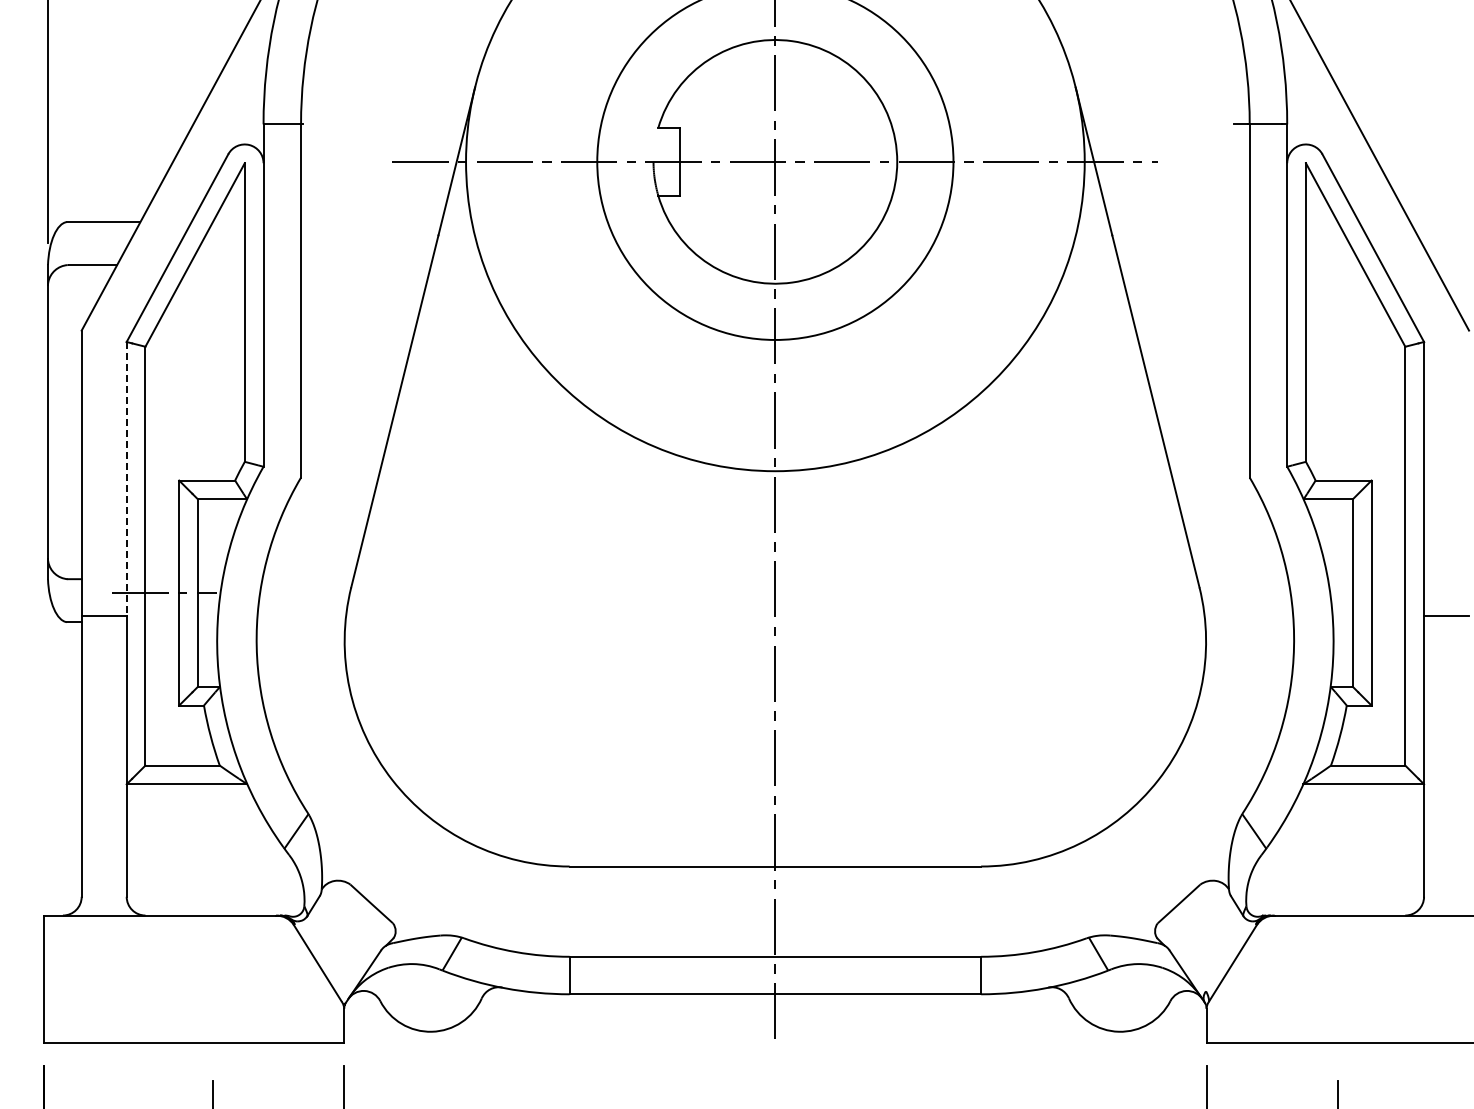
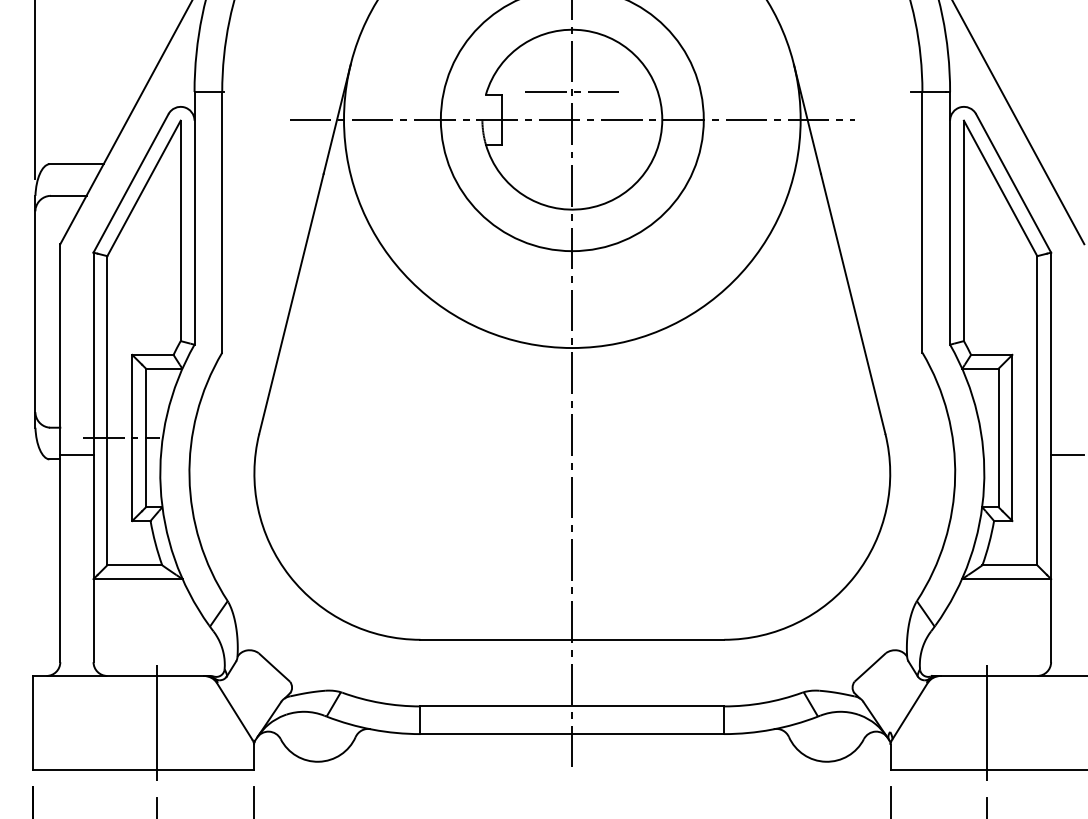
line: (775, 124) -> (572, 92), added
line: (126, 478) -> (93, 353), dashed -> solid
line: (212, 979) -> (156, 723), added
line: (1337, 979) -> (987, 723), added

